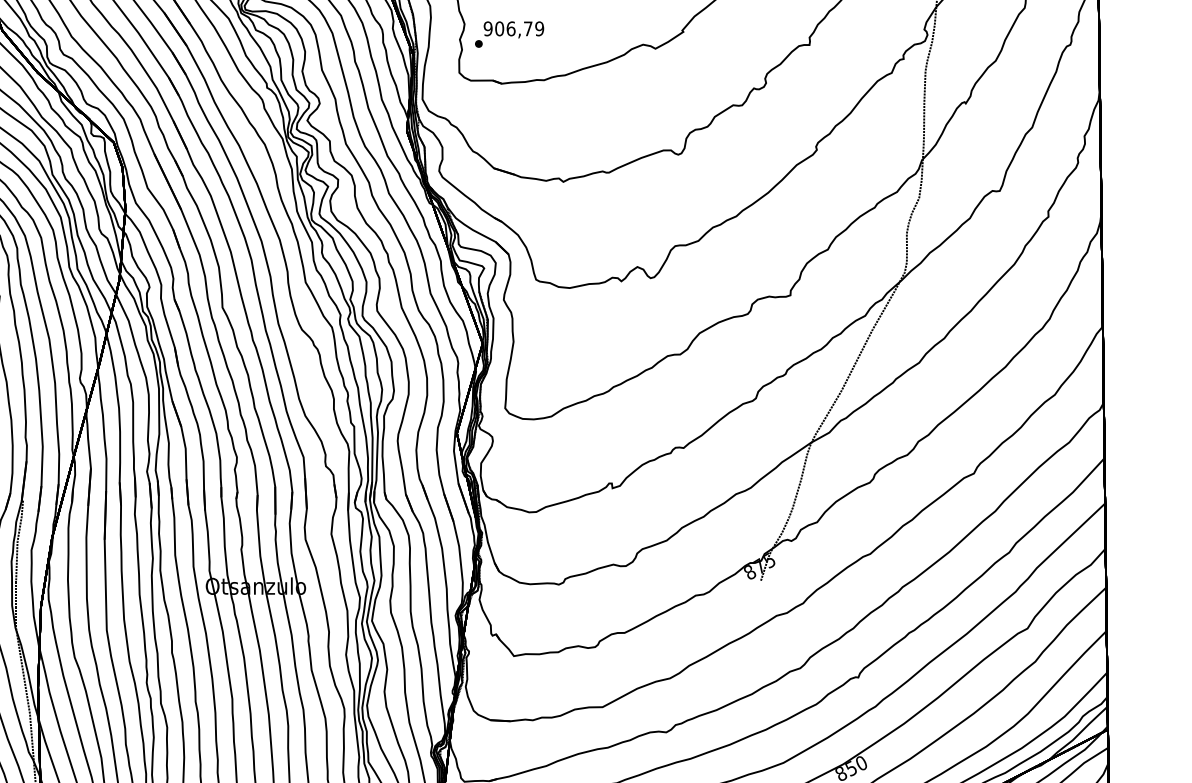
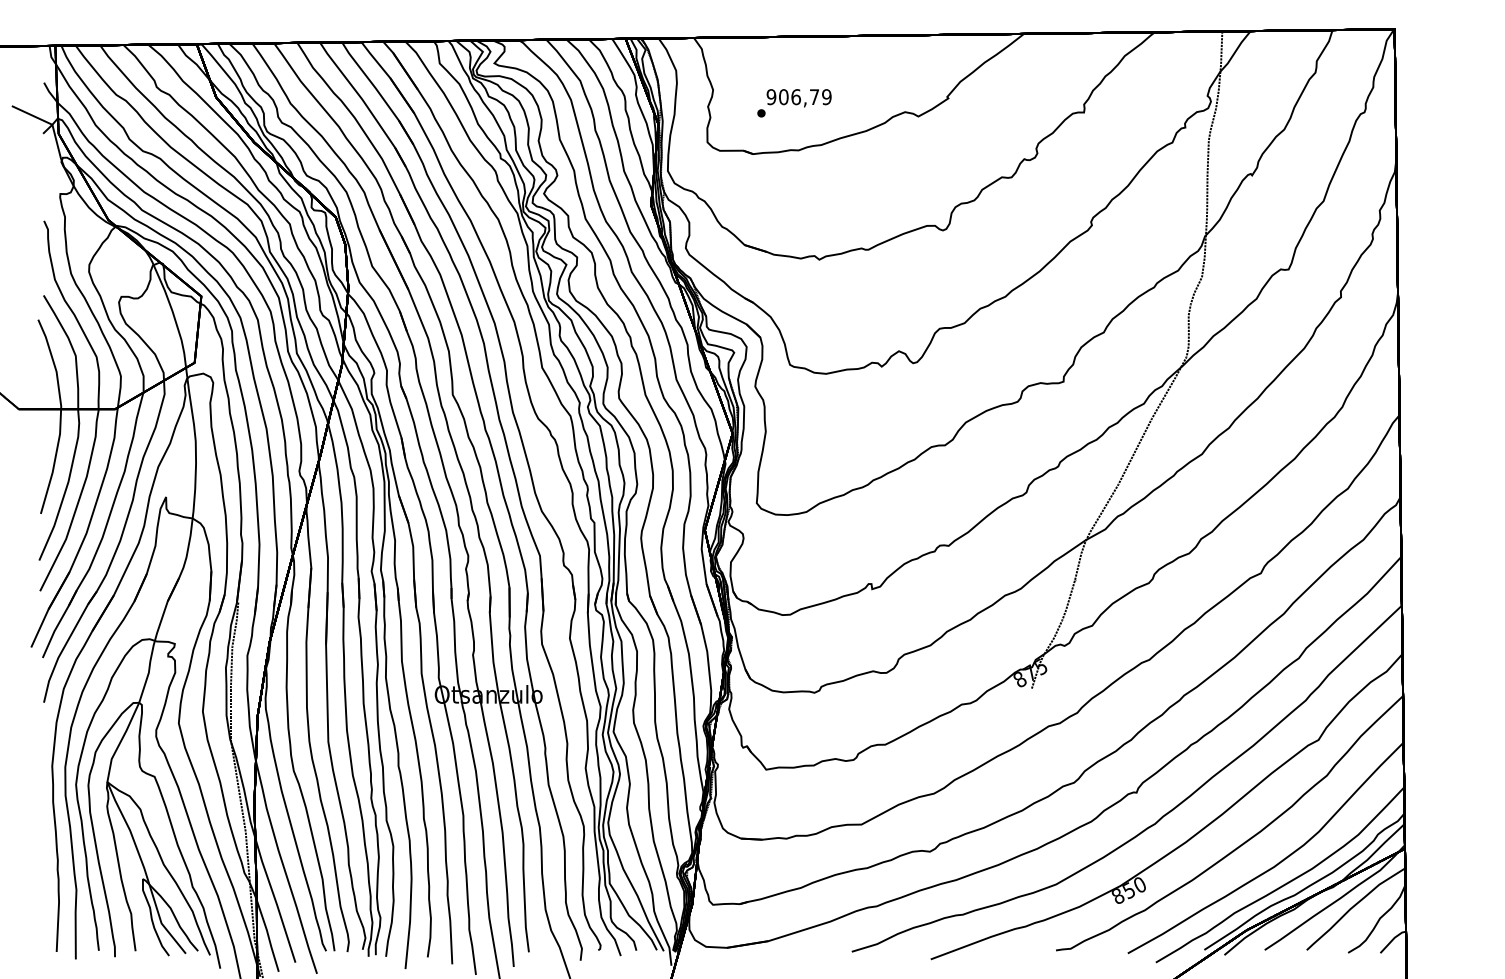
text: (509, 34) -> (794, 103), moved

